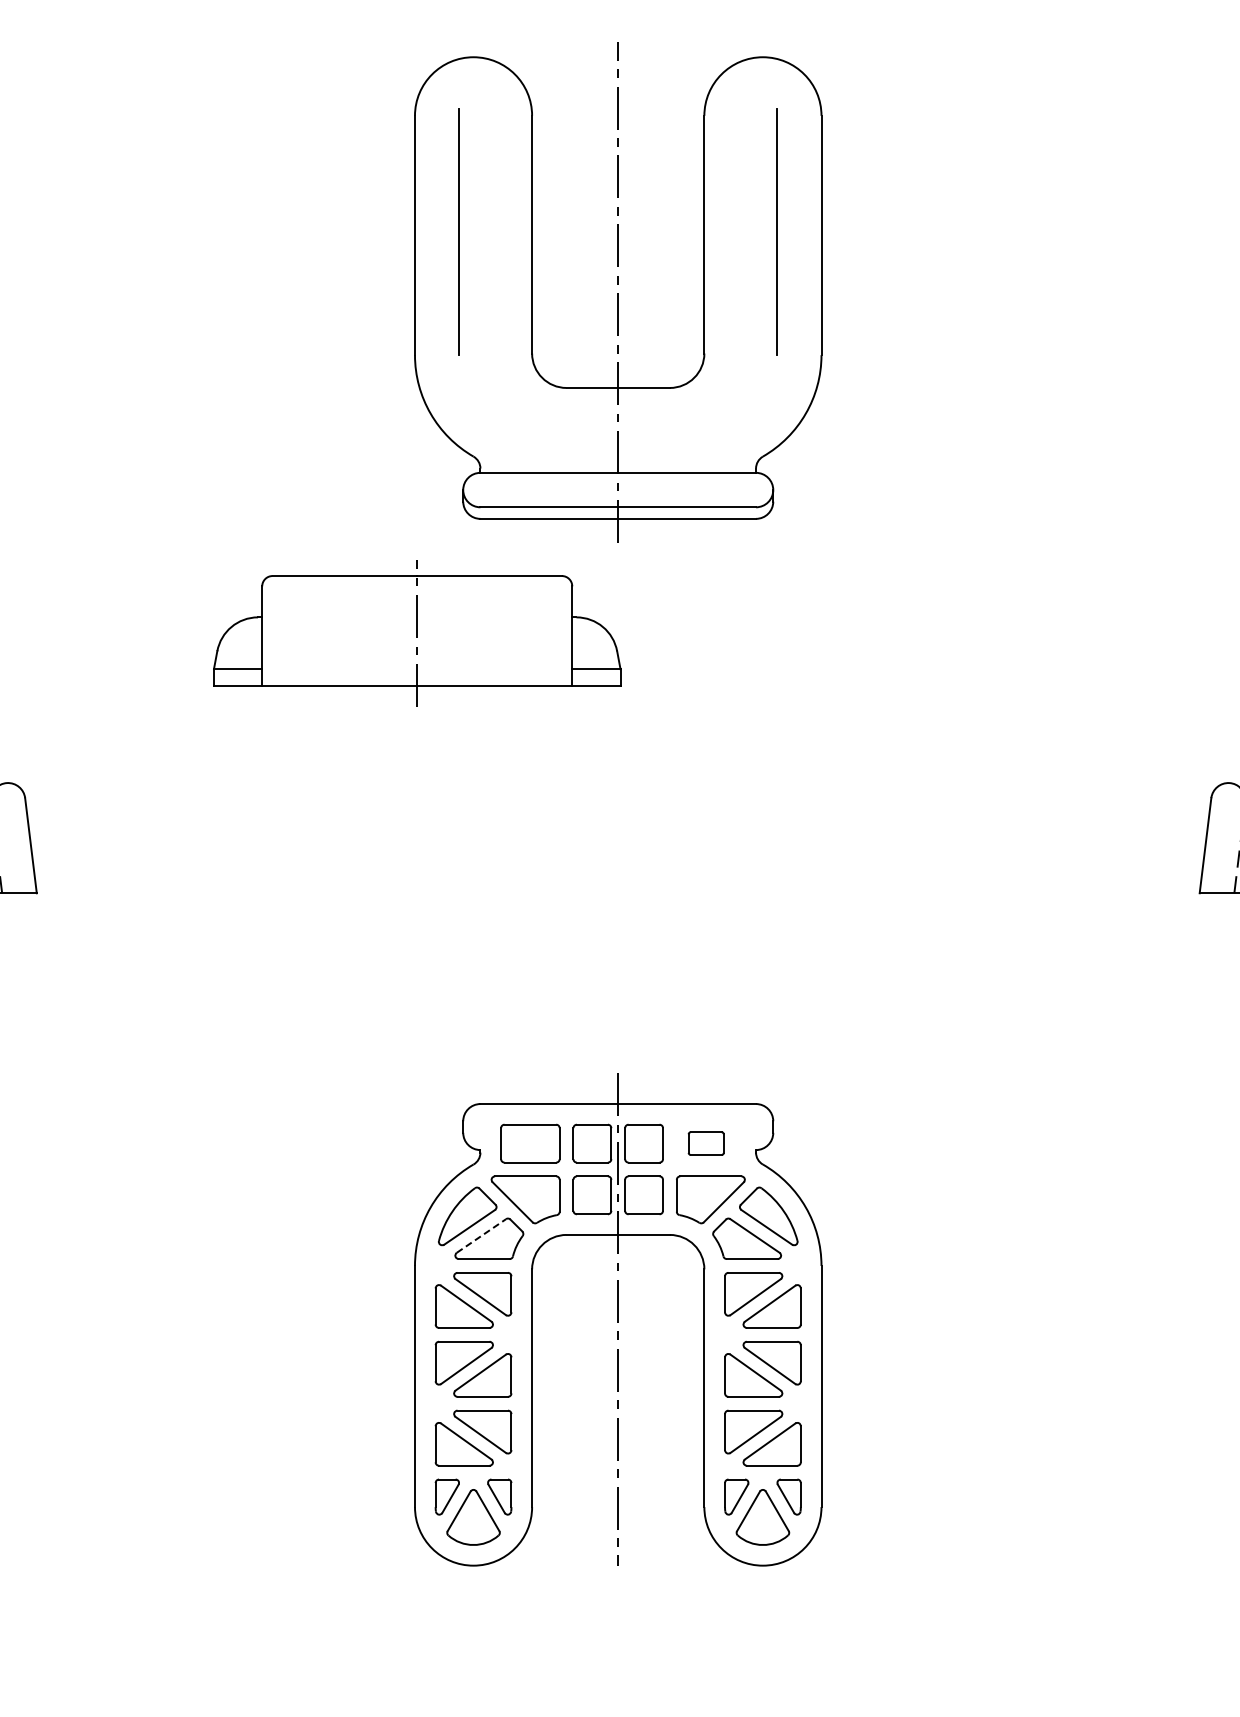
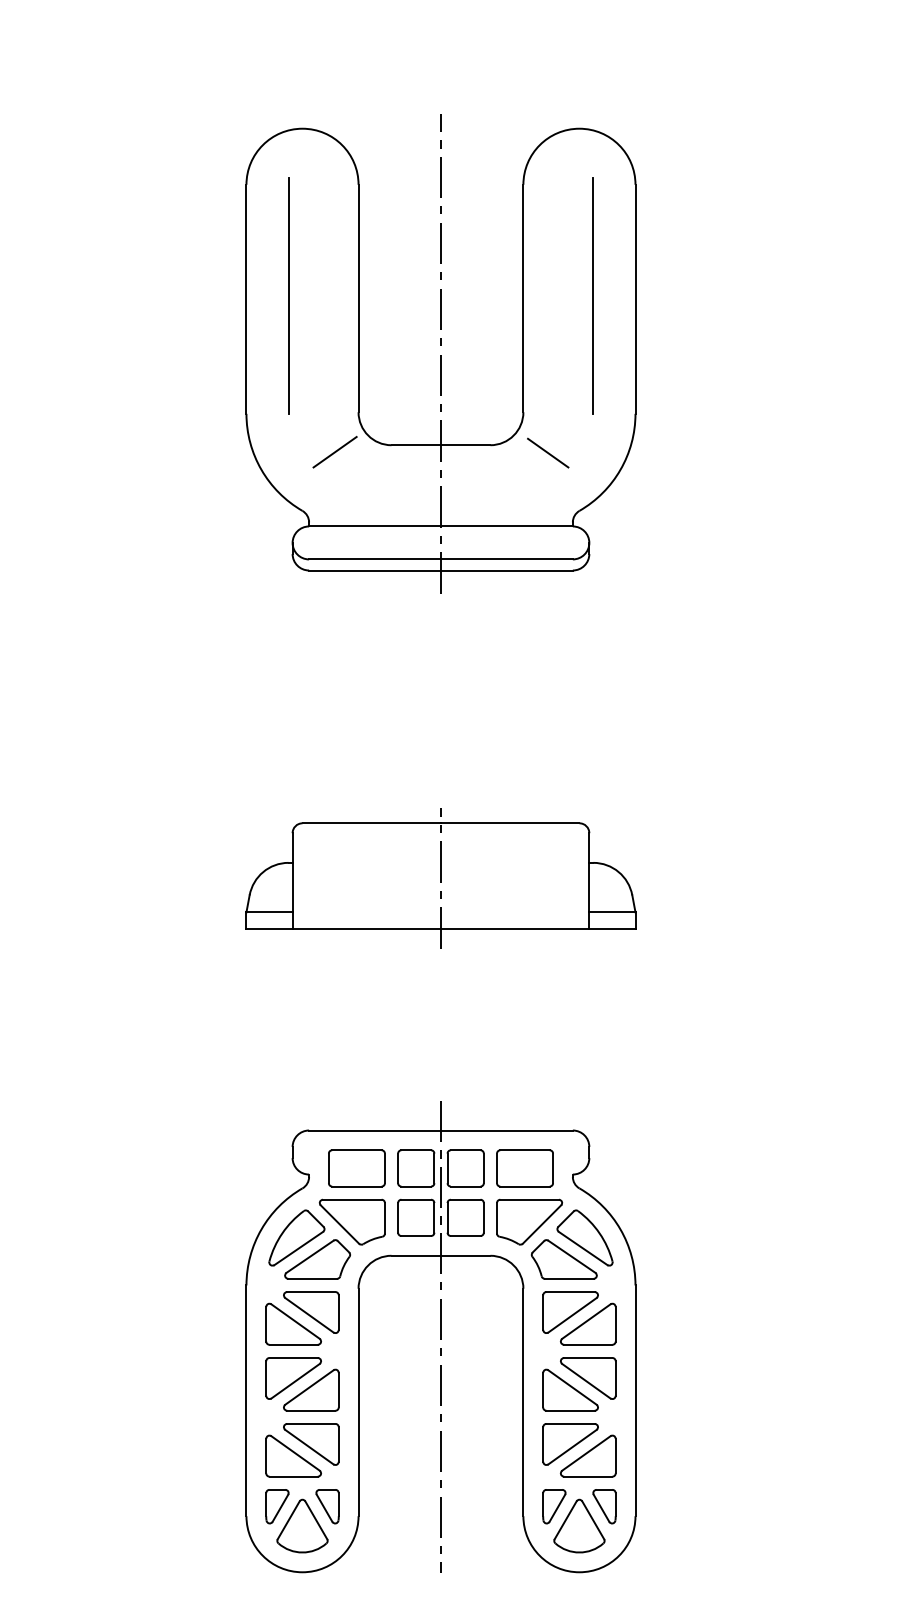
line: (507, 395) -> (334, 452), added
line: (730, 396) -> (548, 453), added
part: (417, 633) -> (441, 878), moved
part: (706, 1143) -> (525, 1168), size x1.67
line: (481, 1235) -> (310, 1256), dashed -> solid

